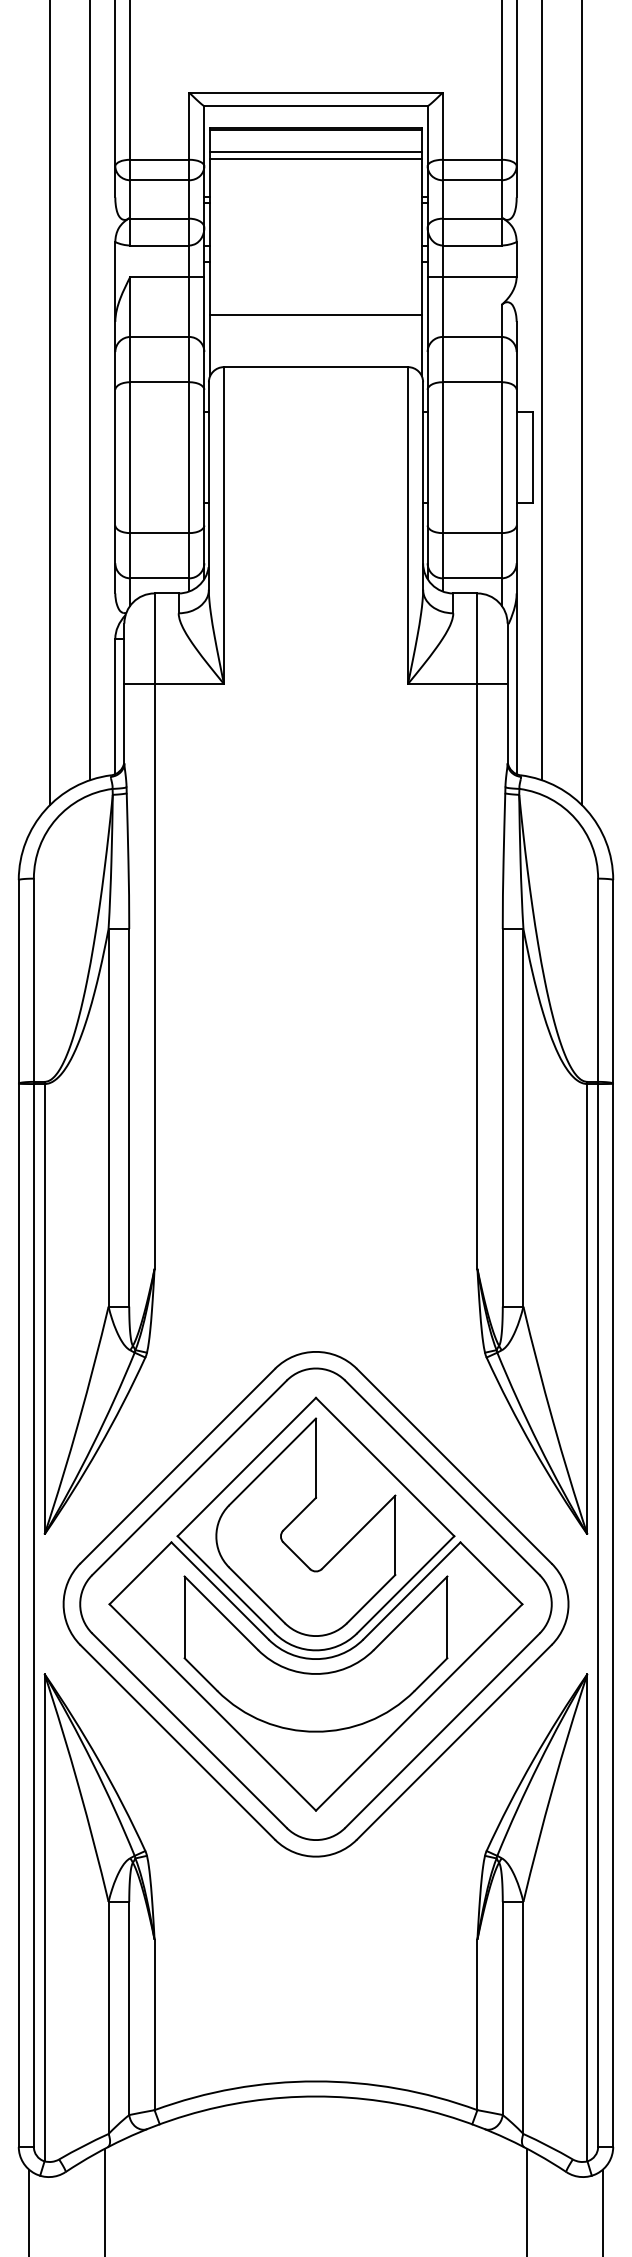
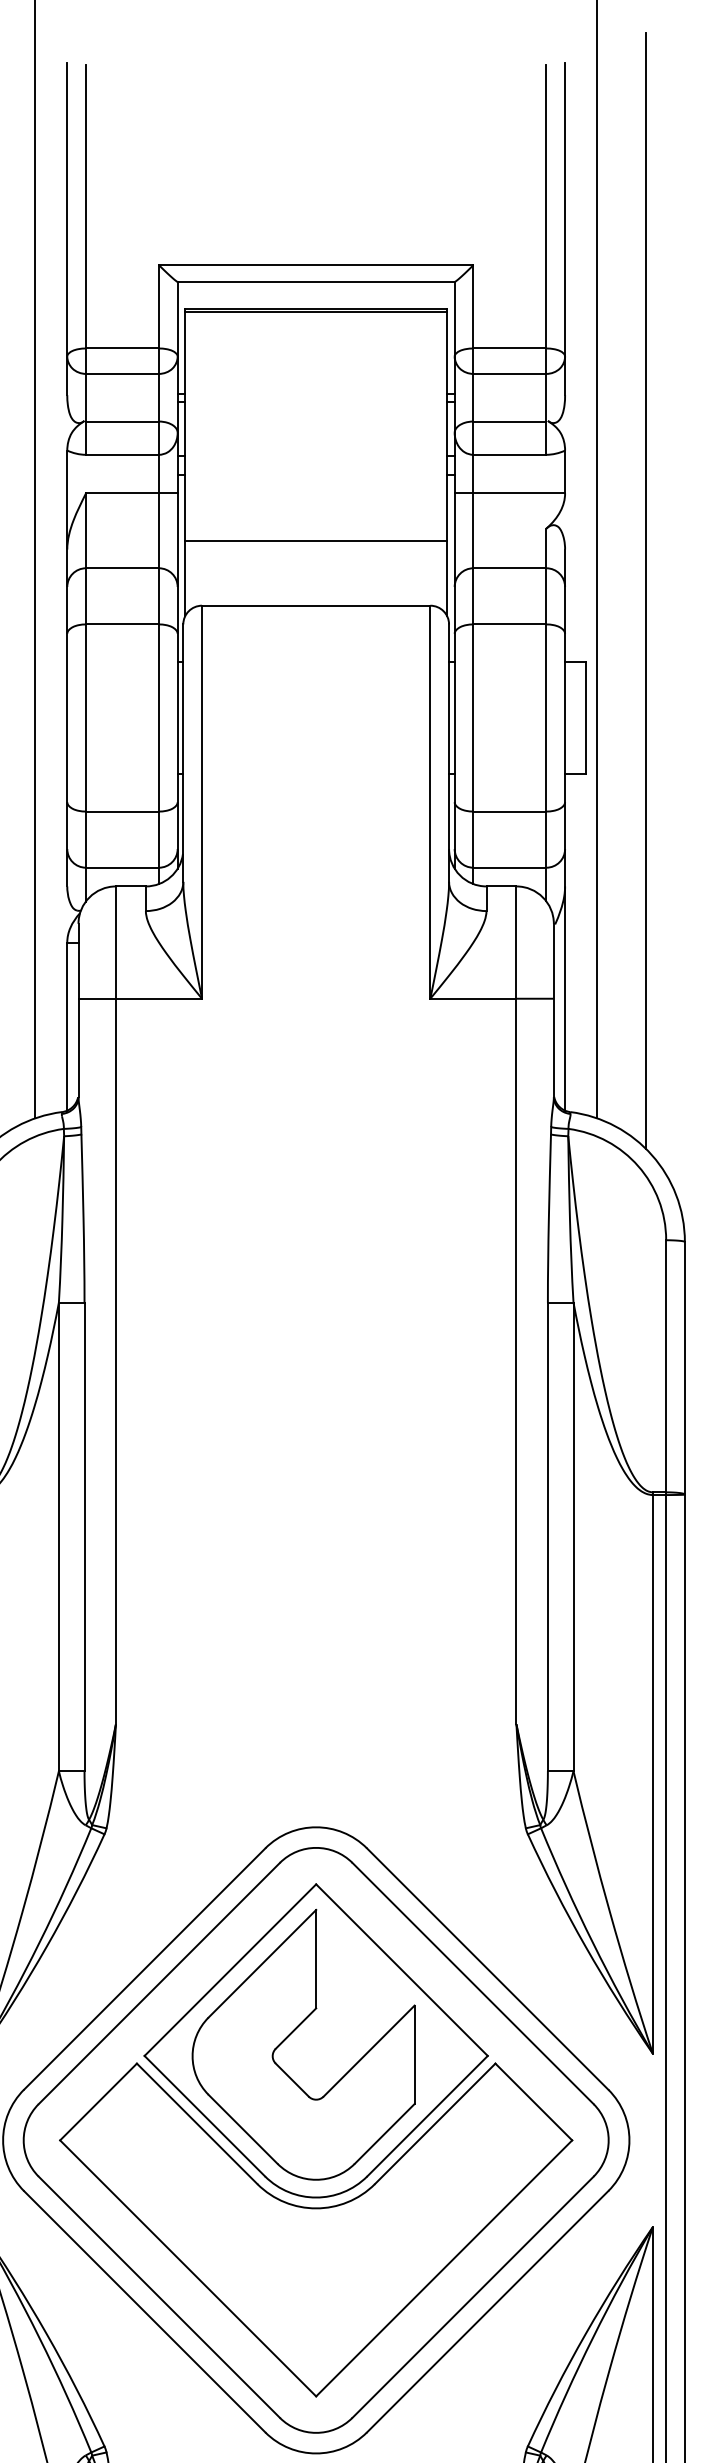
line: (315, 151) -> (315, 338), removed
line: (315, 159) -> (315, 348), removed
part: (310, 1672) -> (309, 2225), removed

